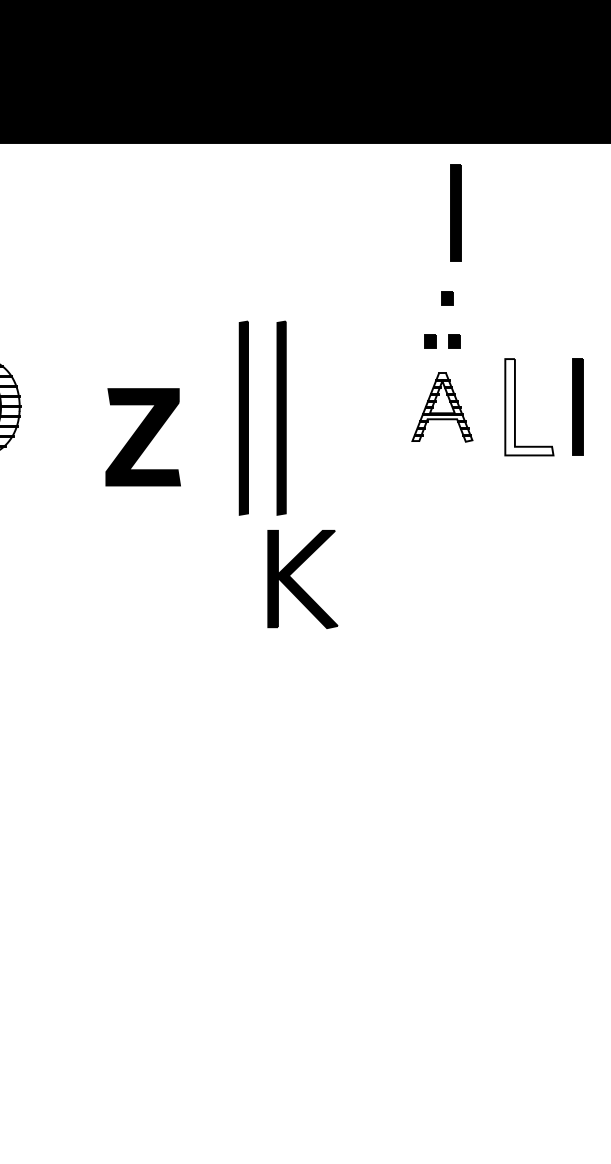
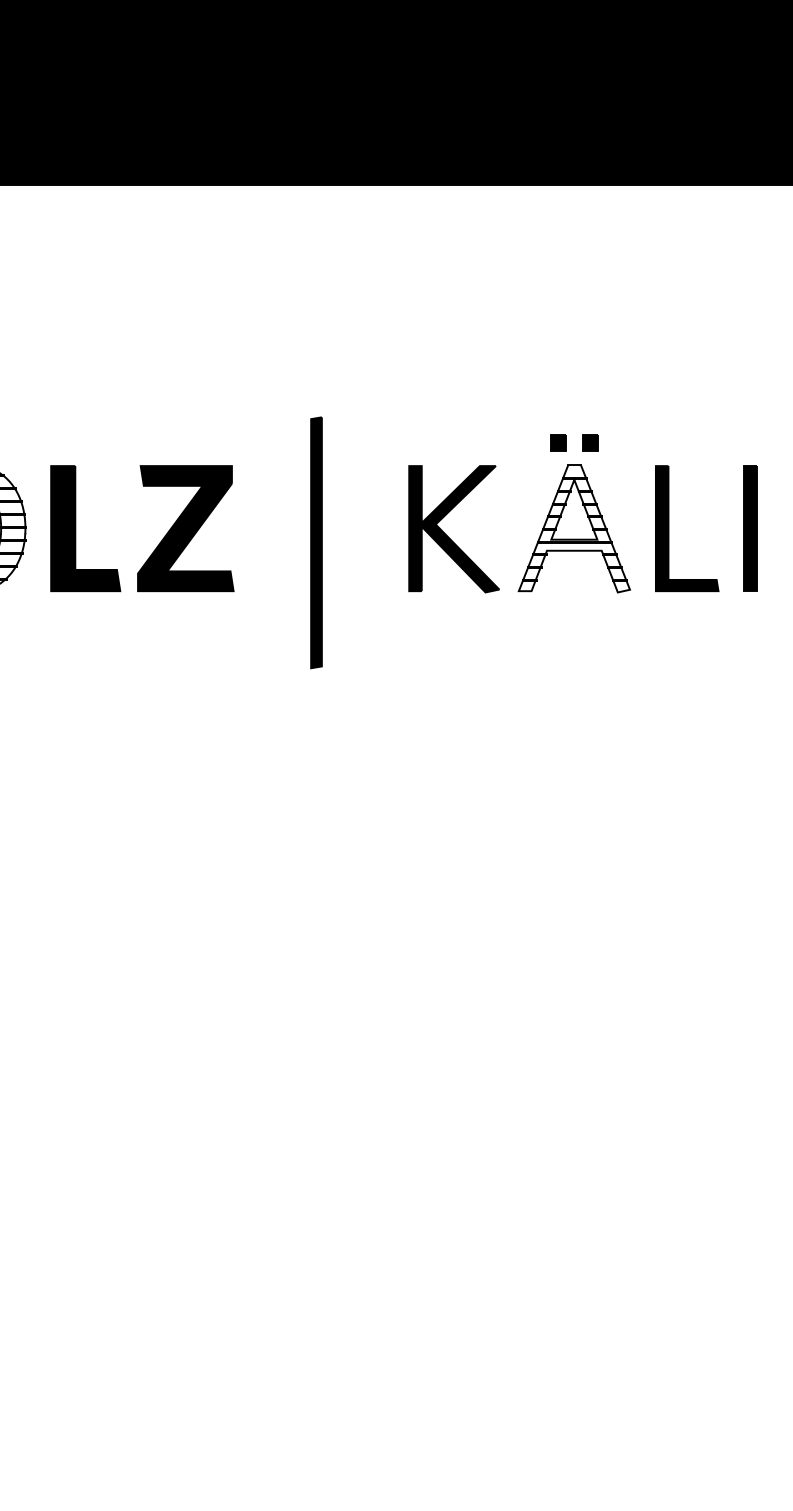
part: (456, 213) -> (592, 276), removed
part: (447, 297) -> (581, 386), removed
part: (59, 407) -> (76, 528), added
part: (441, 407) -> (573, 528), size x1.43
fill: (528, 407) -> (686, 528), added
part: (281, 417) -> (365, 542), removed
part: (142, 437) -> (185, 528), moved
part: (297, 584) -> (447, 535), moved

